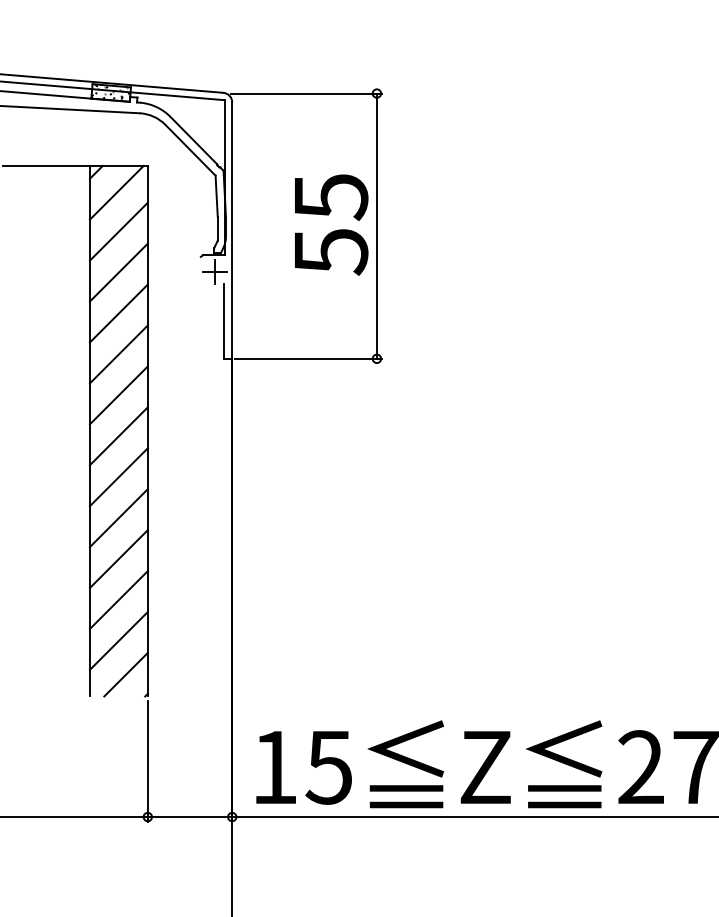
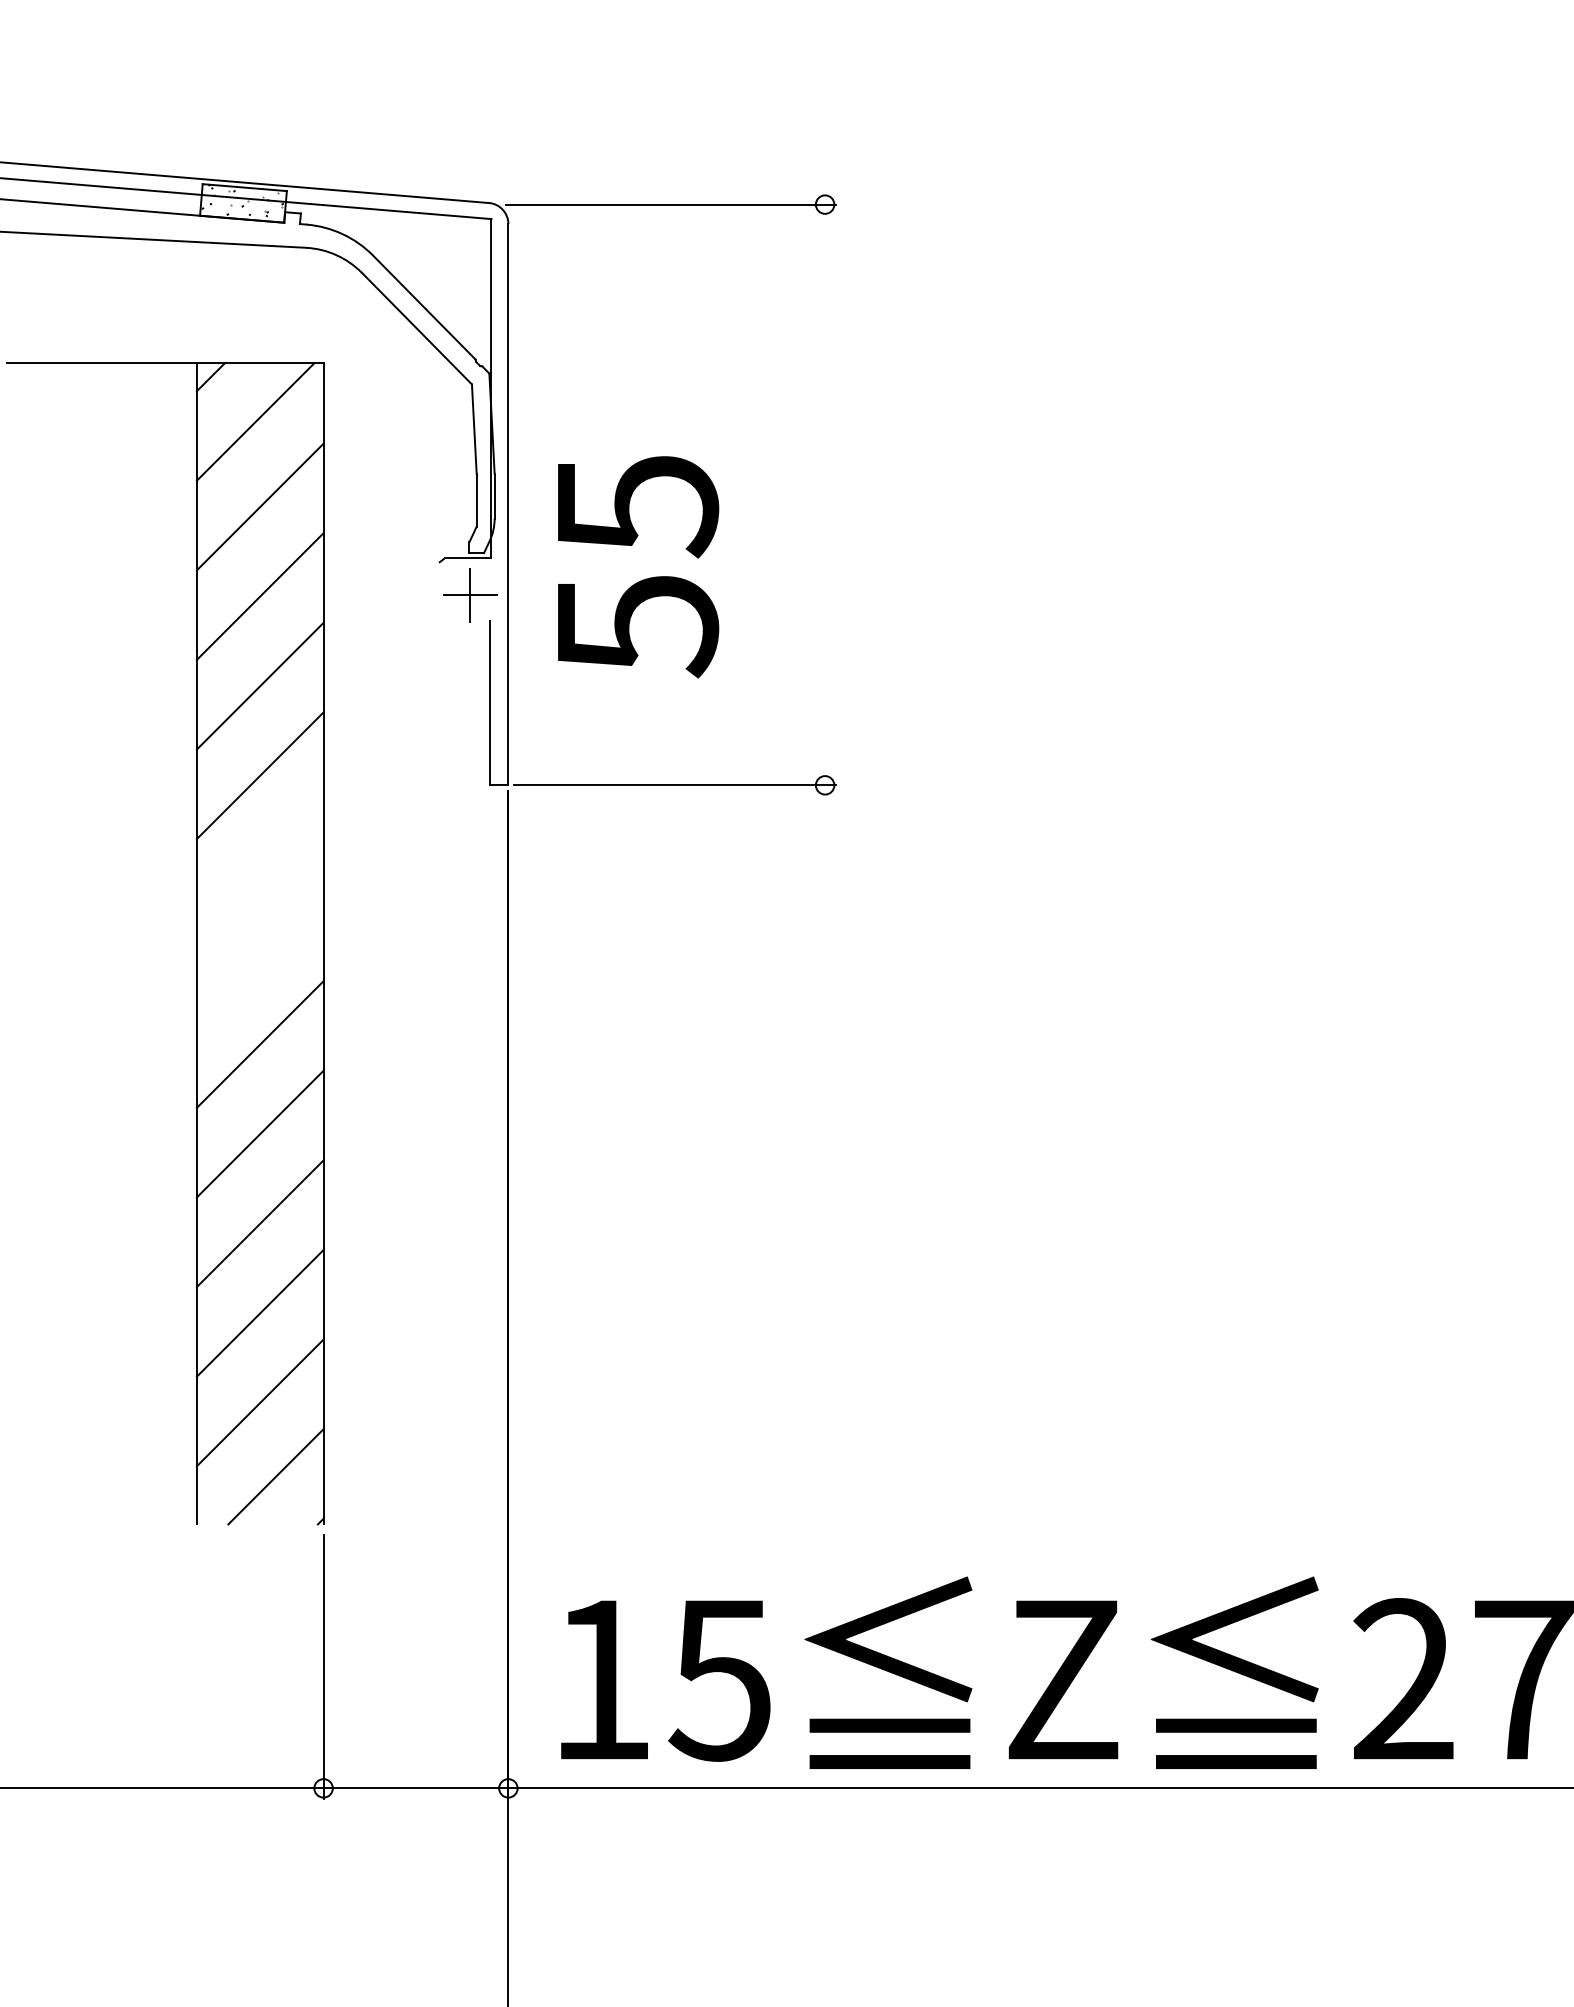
text: (331, 224) -> (638, 565), moved
line: (376, 225) -> (824, 493), removed
line: (118, 395) -> (259, 865), removed
line: (118, 436) -> (259, 955), removed

